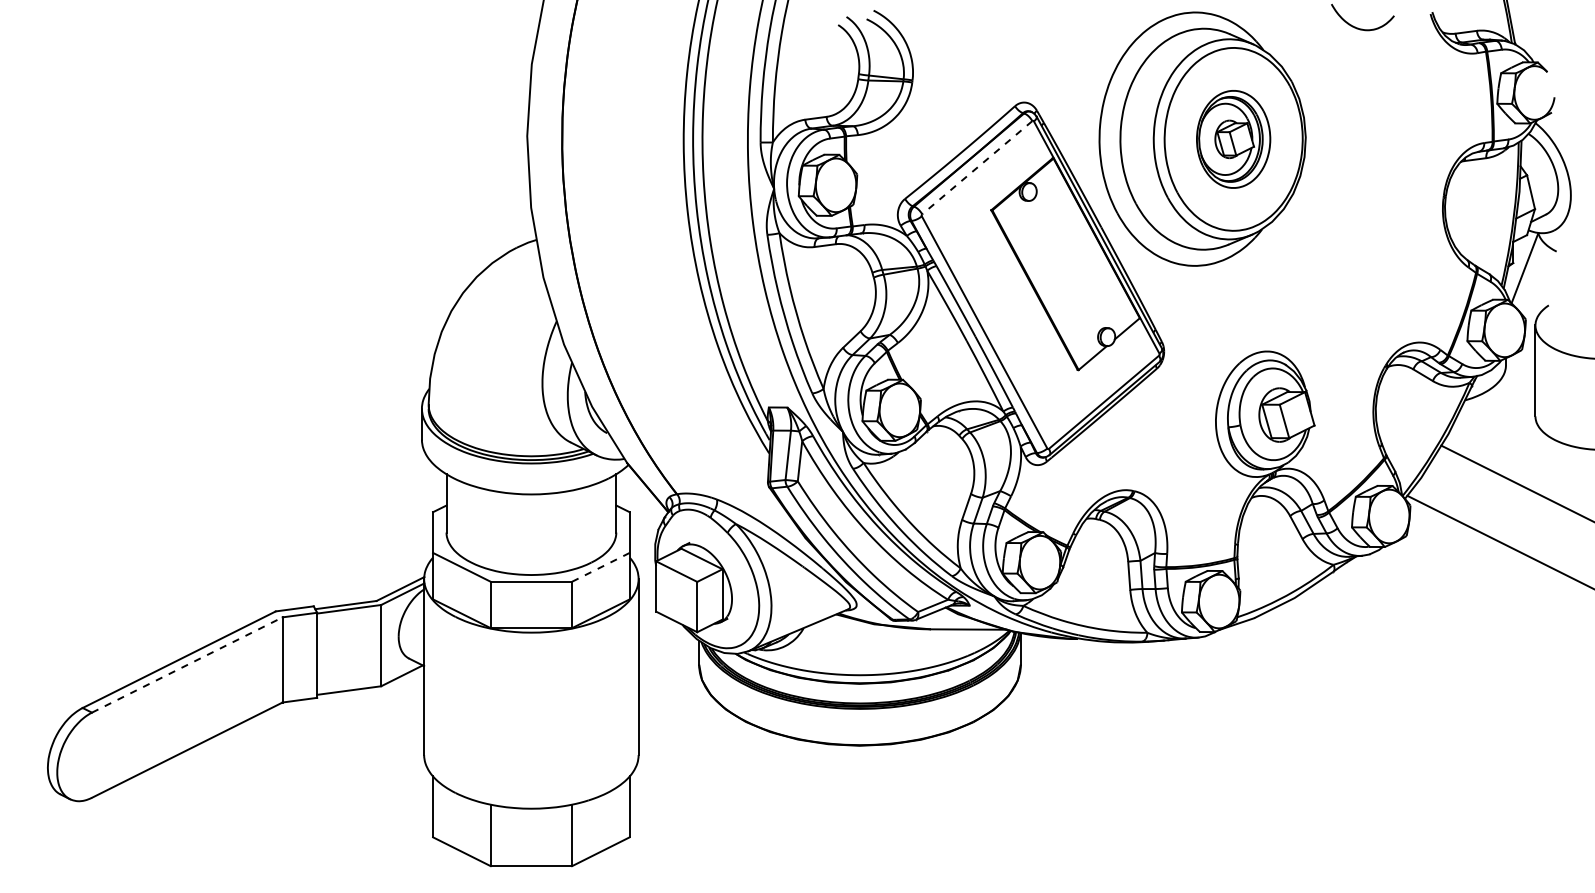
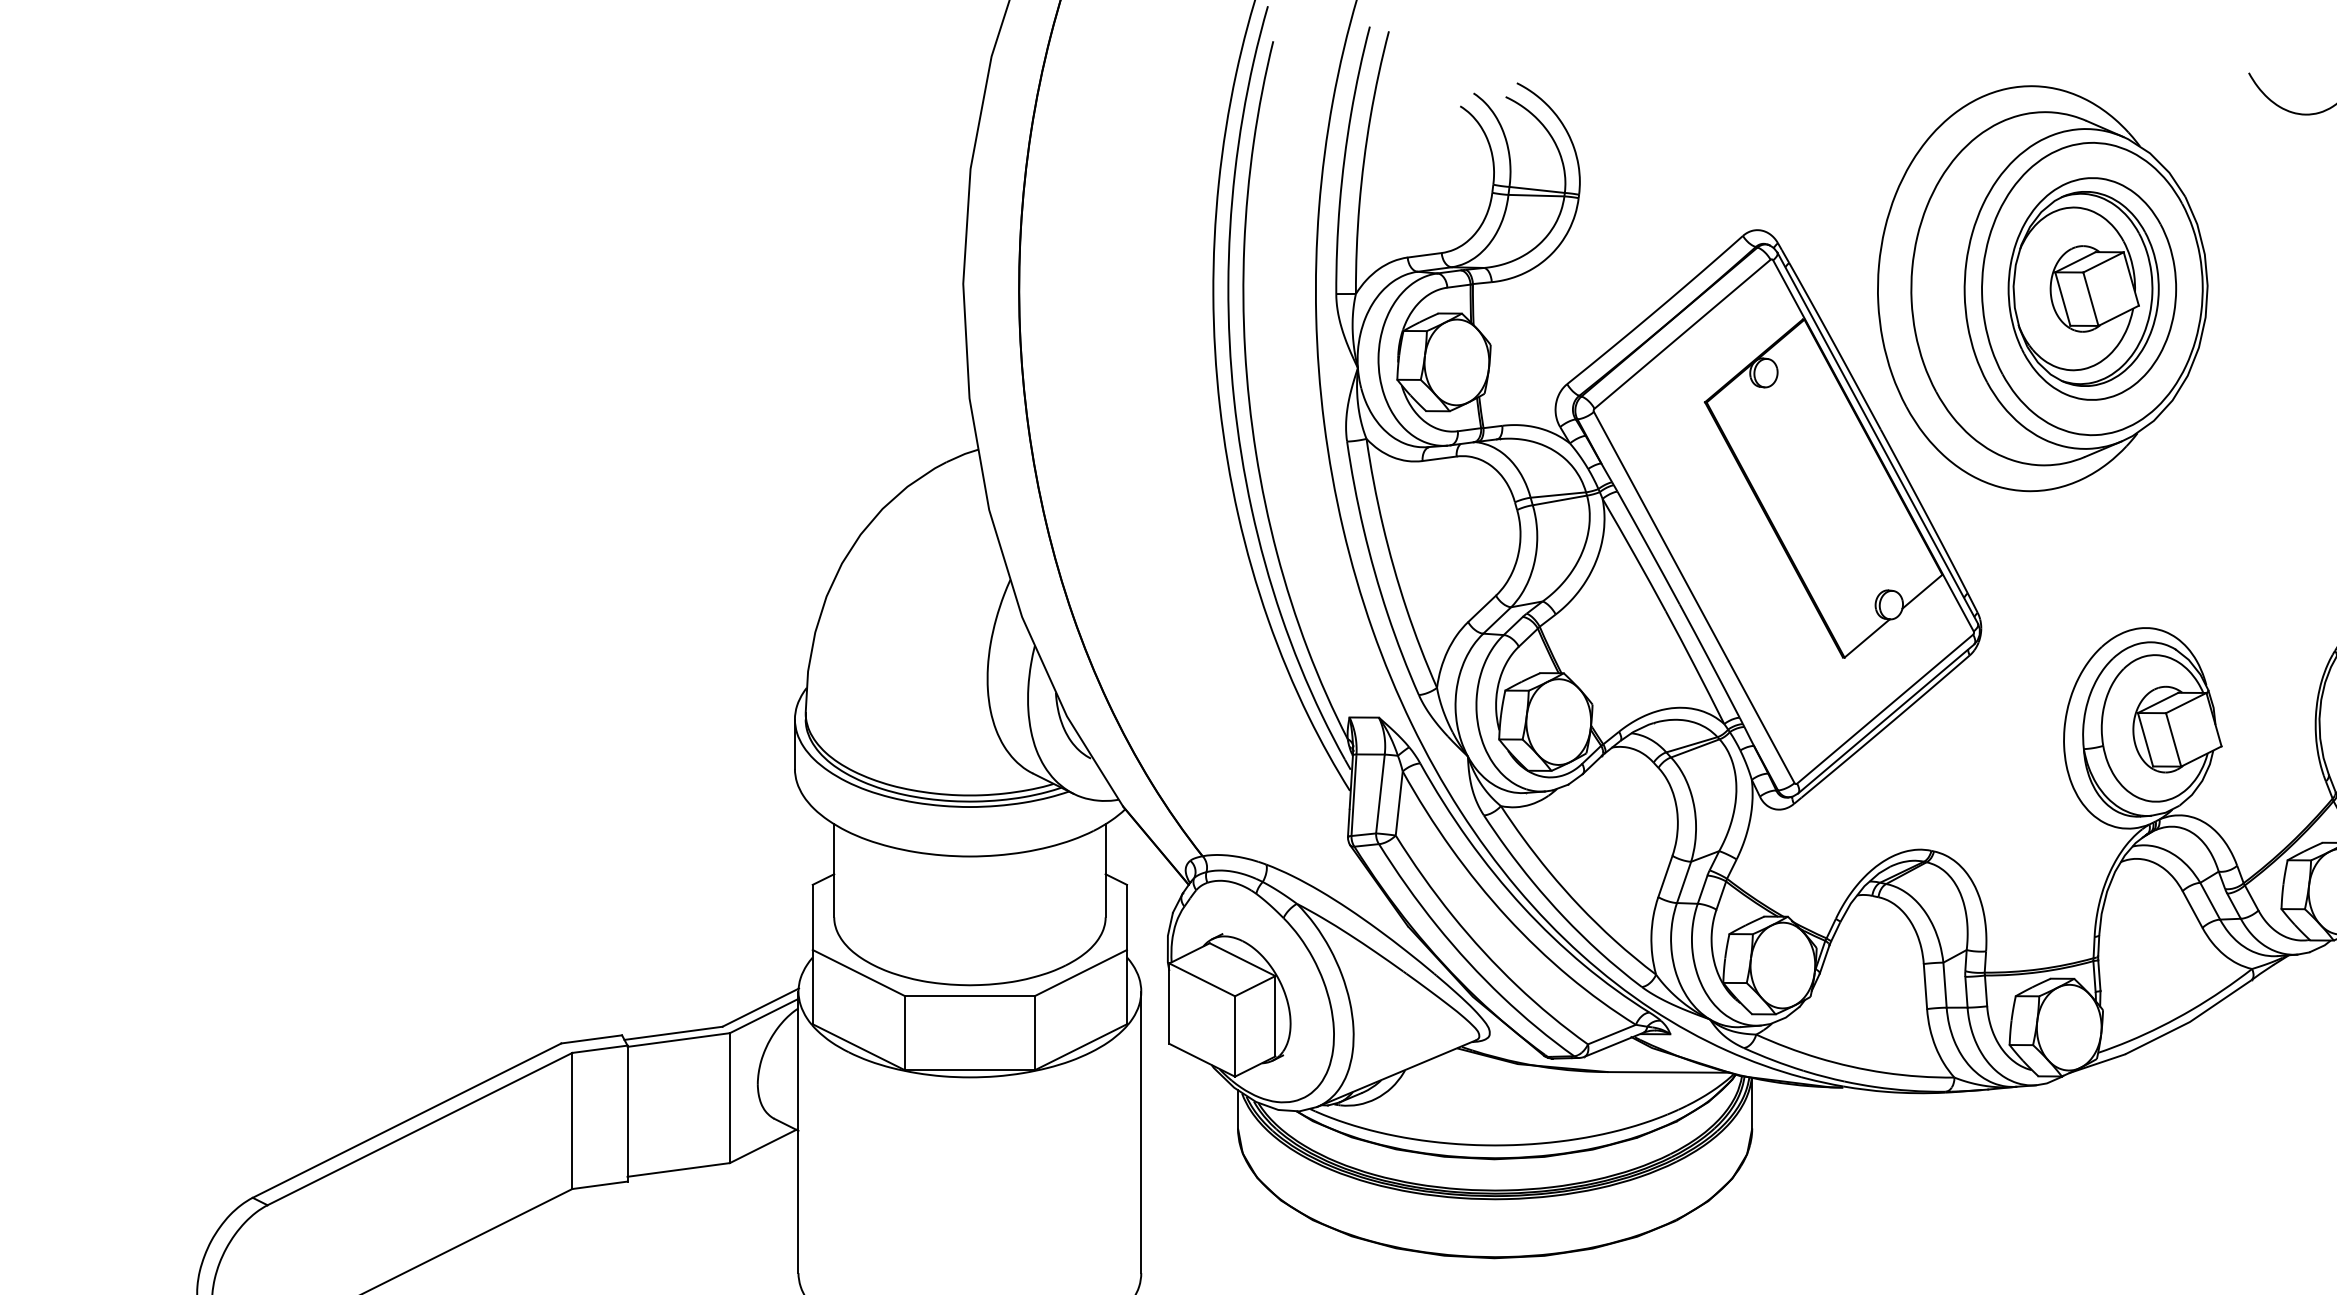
part: (1233, 139) -> (2092, 289), size x1.43
line: (976, 168) -> (1681, 335), dashed -> solid
line: (601, 567) -> (1081, 973), dashed -> solid
line: (187, 665) -> (420, 1129), dashed -> solid

